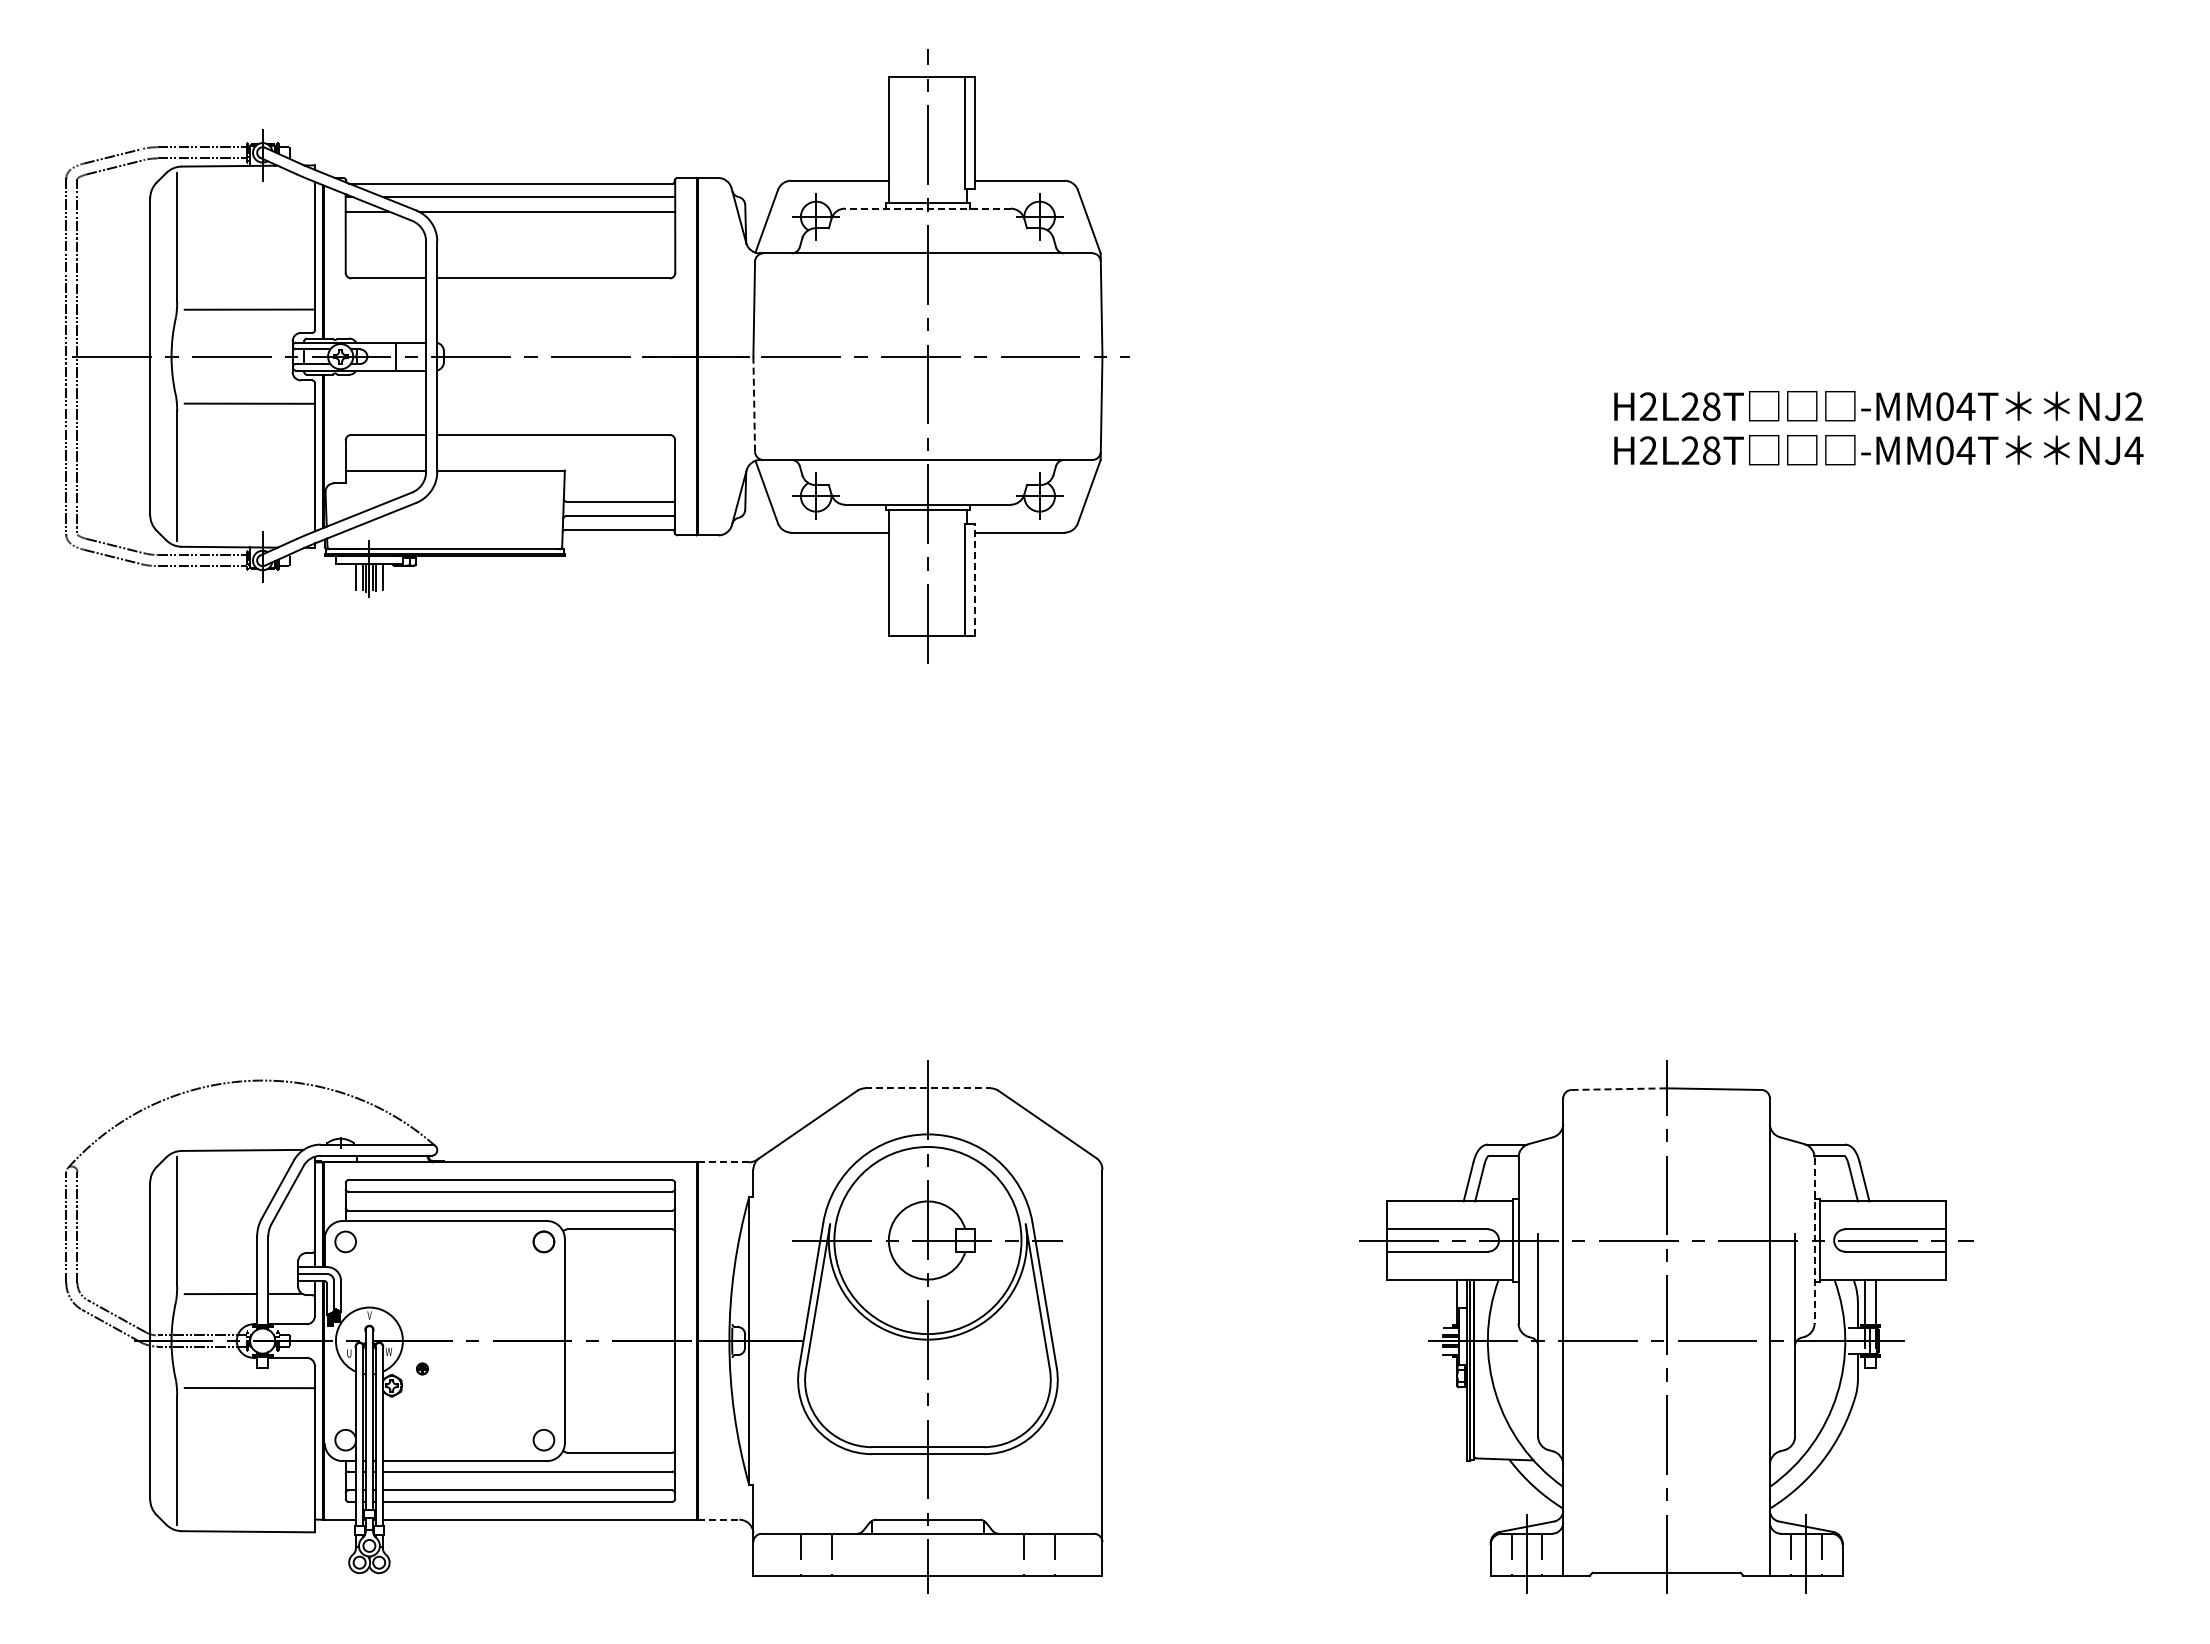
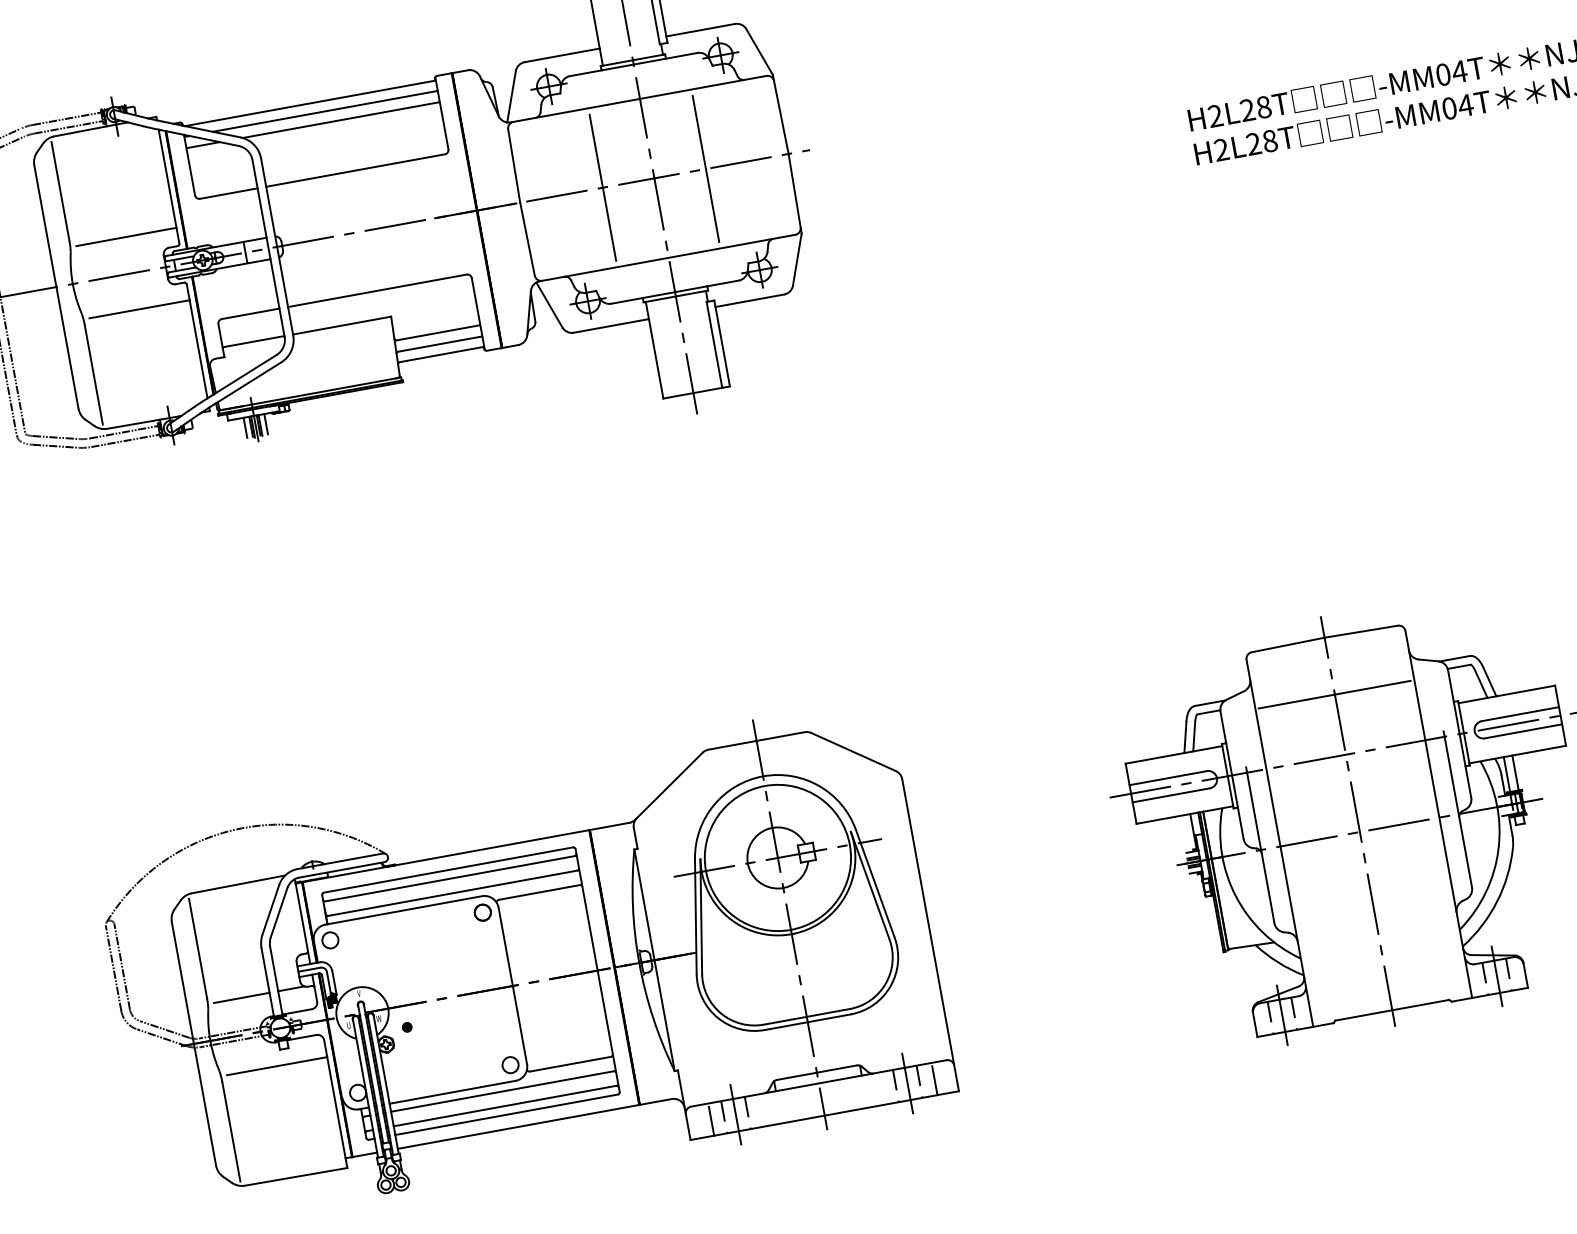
line: (927, 208) -> (633, 64), dashed -> solid
line: (860, 356) -> (602, 187), added
line: (994, 356) -> (705, 168), added
line: (754, 404) -> (527, 239), dashed -> solid
line: (975, 580) -> (722, 343), dashed -> solid
line: (927, 1088) -> (756, 741), dashed -> solid
line: (1619, 1089) -> (1288, 645), dashed -> solid
line: (723, 1162) -> (609, 826), dashed -> solid
line: (1666, 1162) -> (1334, 694), added
line: (1814, 1240) -> (1459, 734), dashed -> solid
line: (718, 1519) -> (655, 1101), dashed -> solid
line: (816, 1554) -> (736, 1114), added
line: (1039, 1554) -> (907, 1083), added
line: (784, 1556) -> (711, 1120), added
line: (1074, 1556) -> (934, 1080), added

